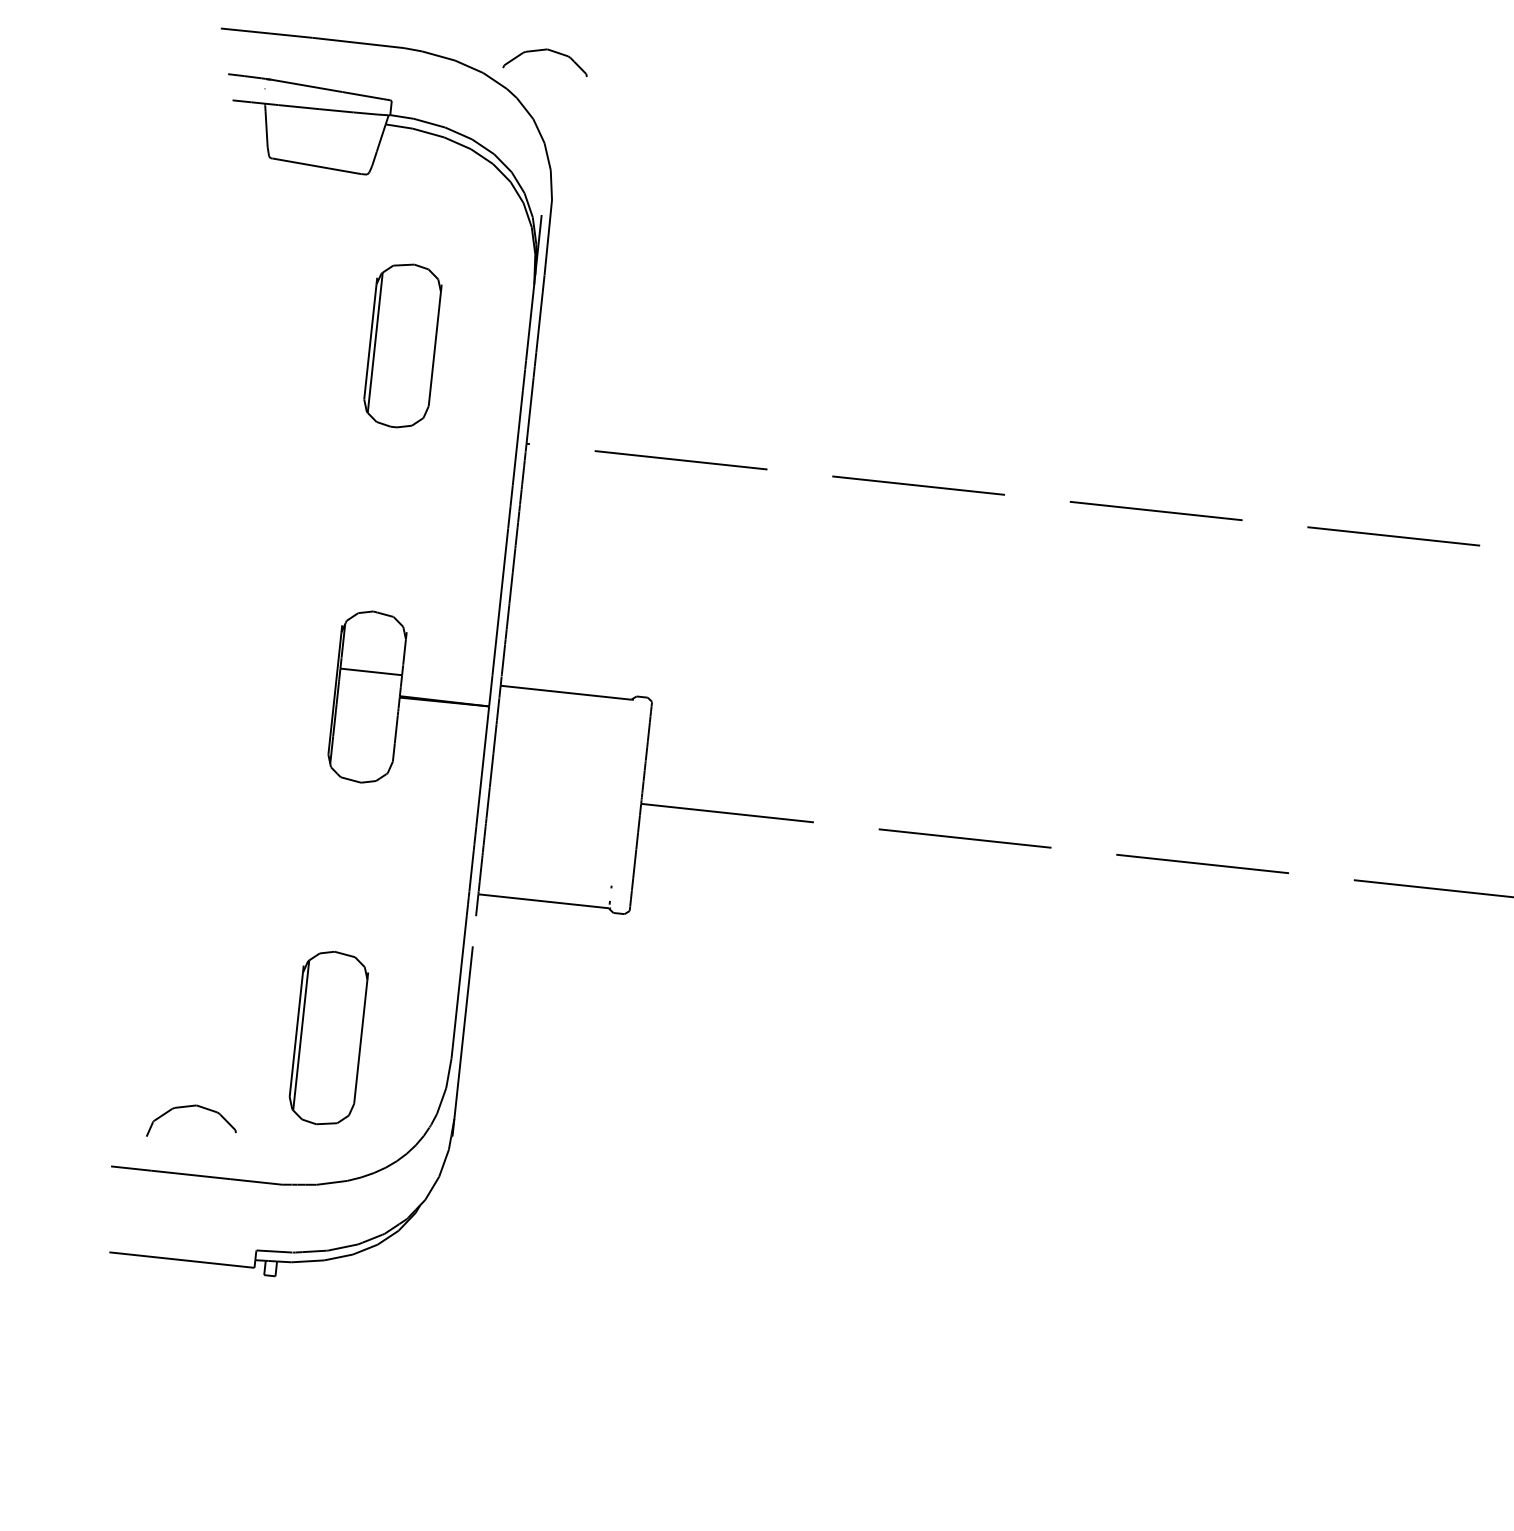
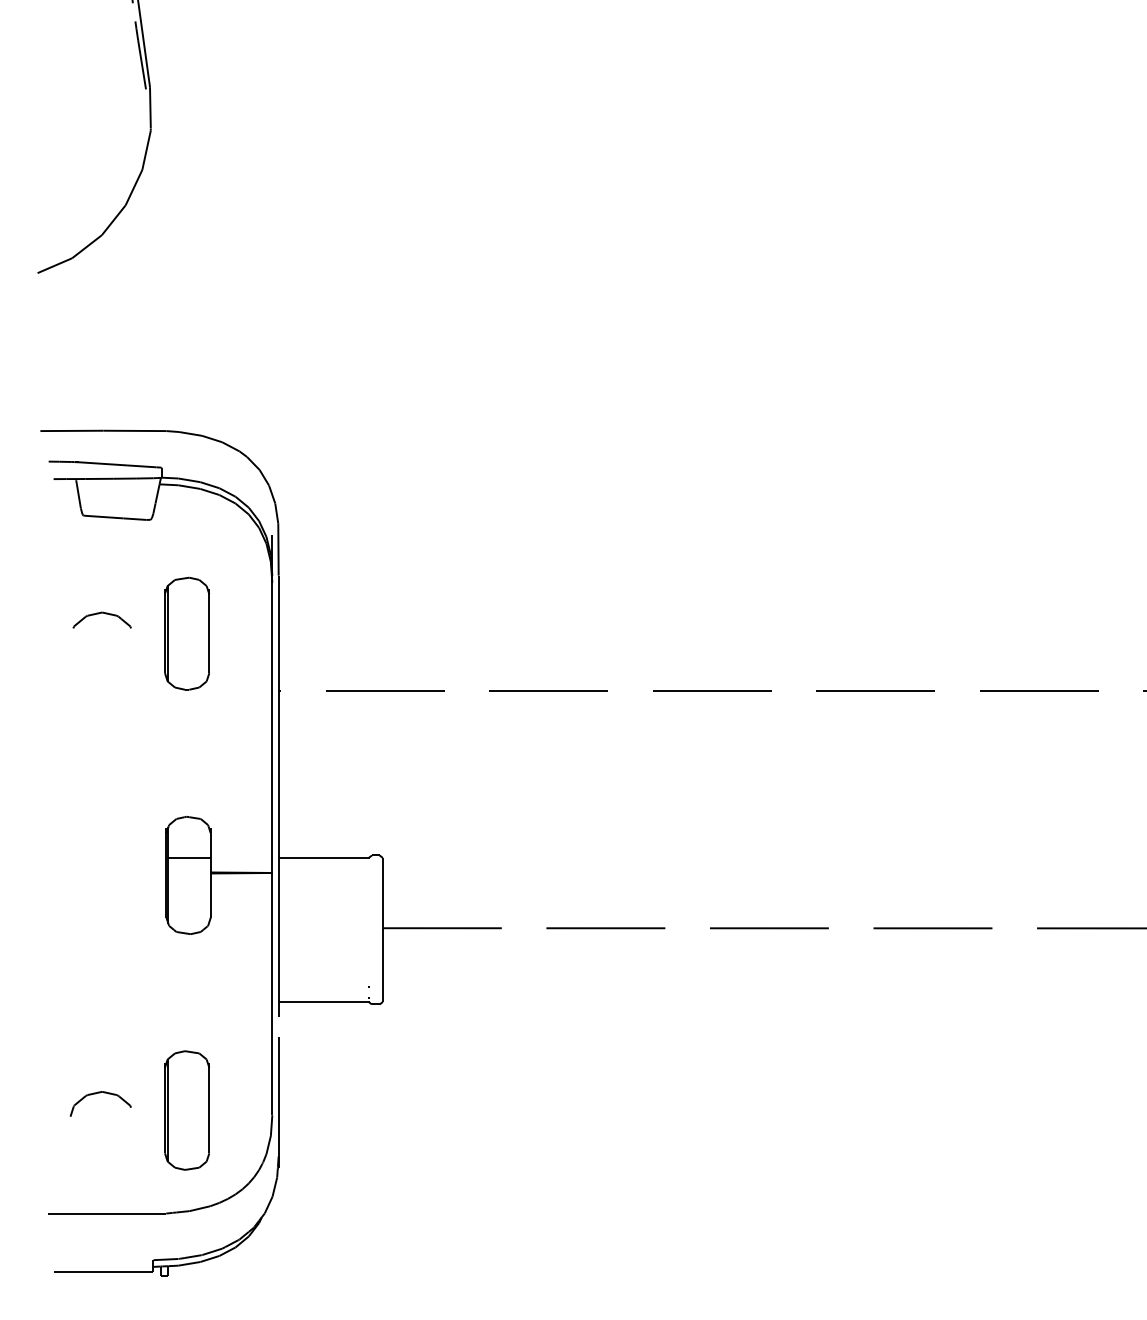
part: (545, 59) -> (101, 619), moved
part: (193, 1107) -> (100, 1093), moved

